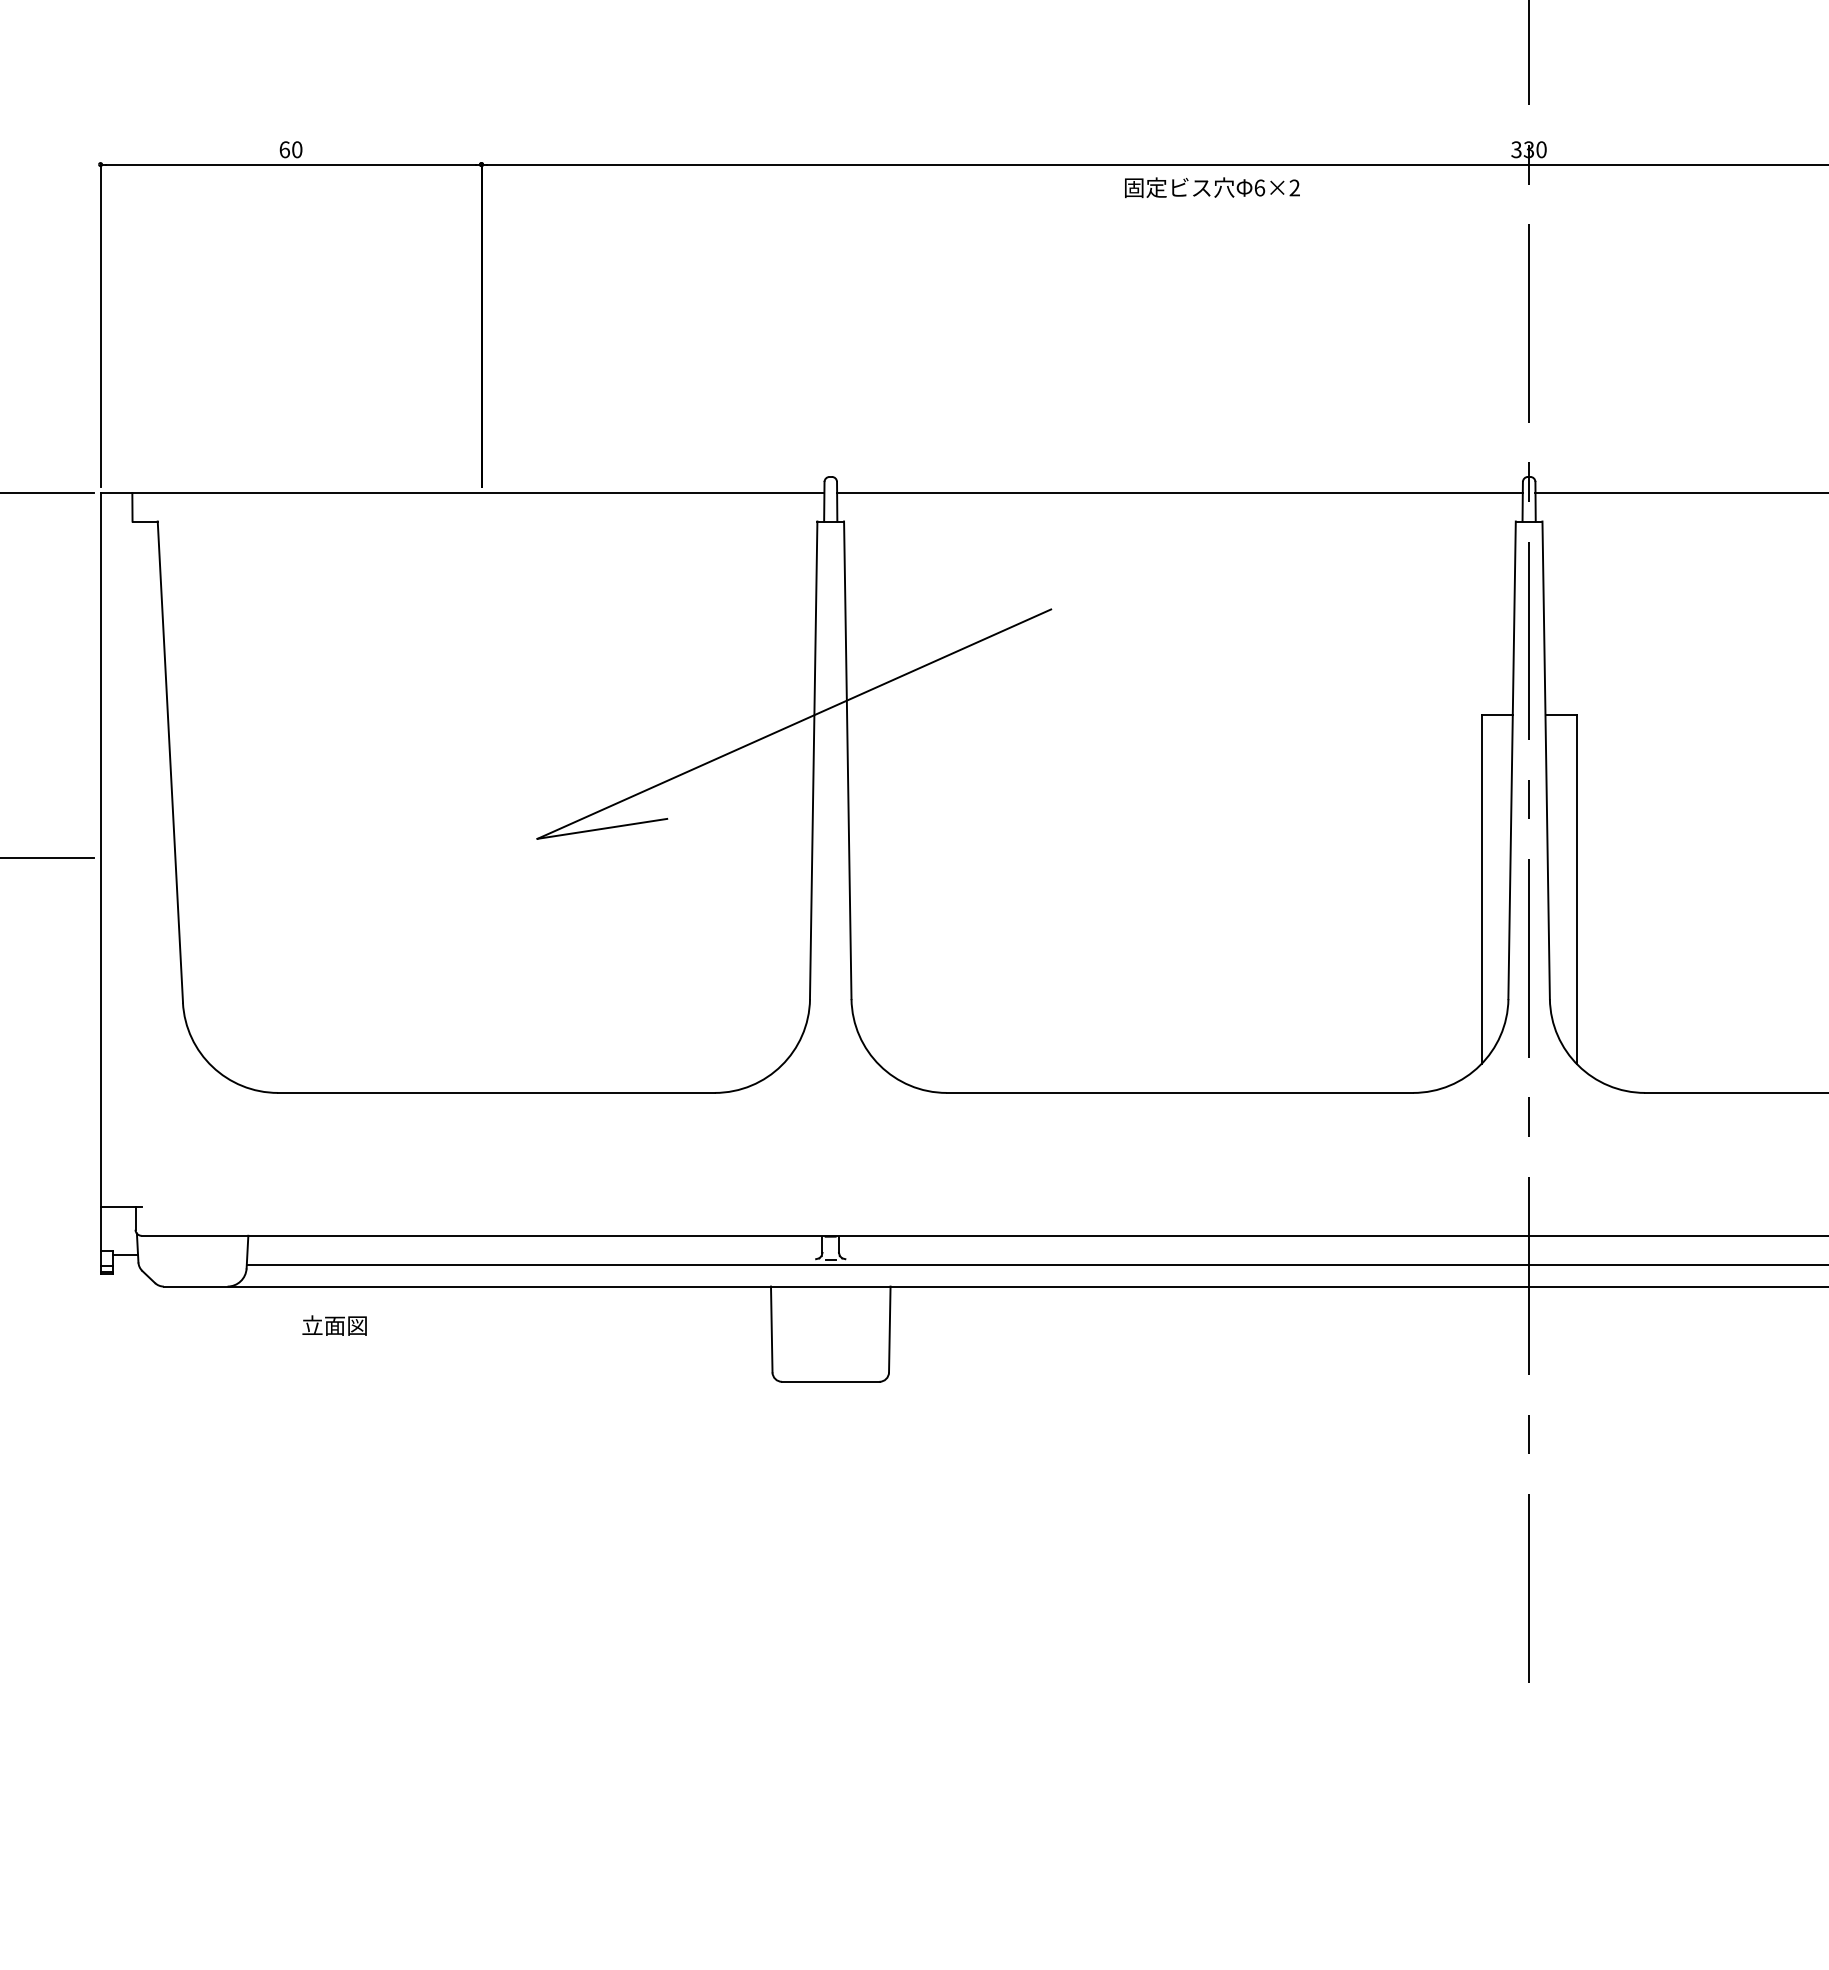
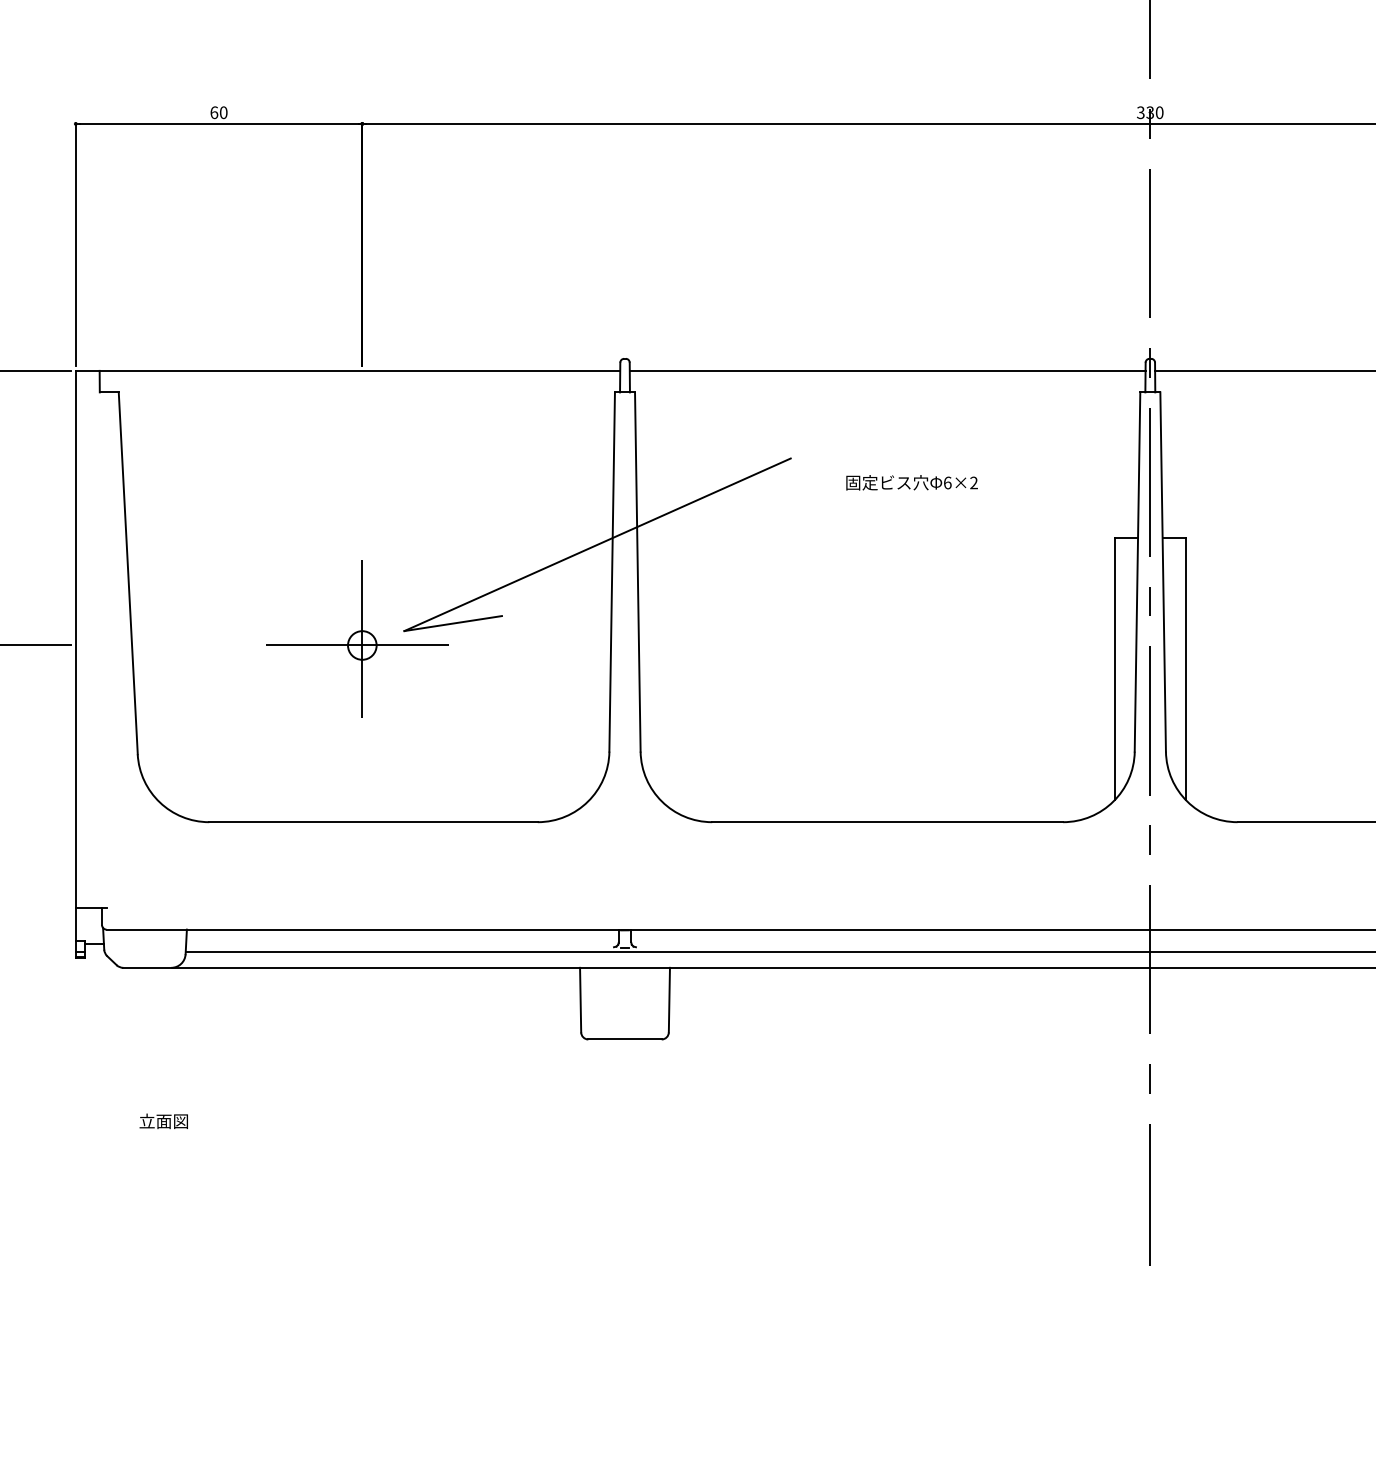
text: (1212, 187) -> (912, 482), moved
part: (475, 849) -> (357, 639), added
text: (334, 1325) -> (163, 1121), moved

